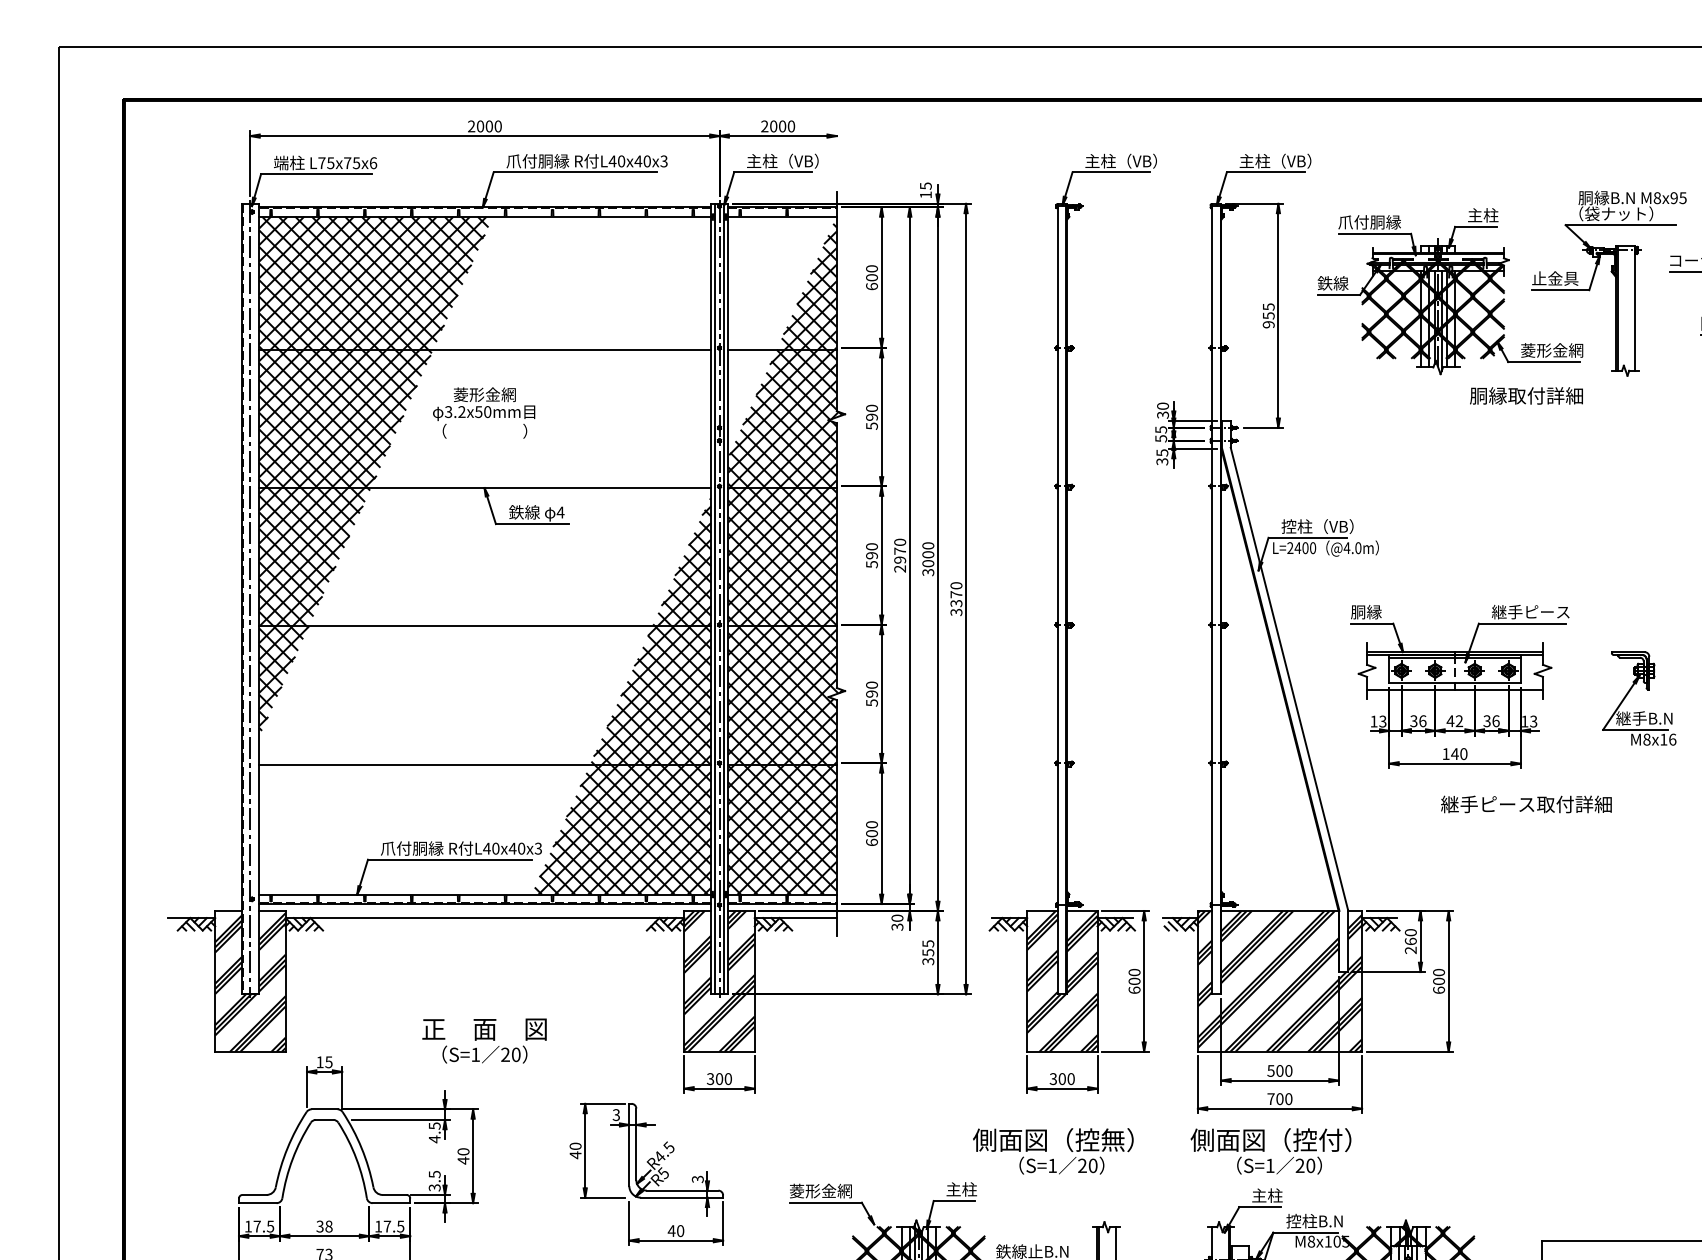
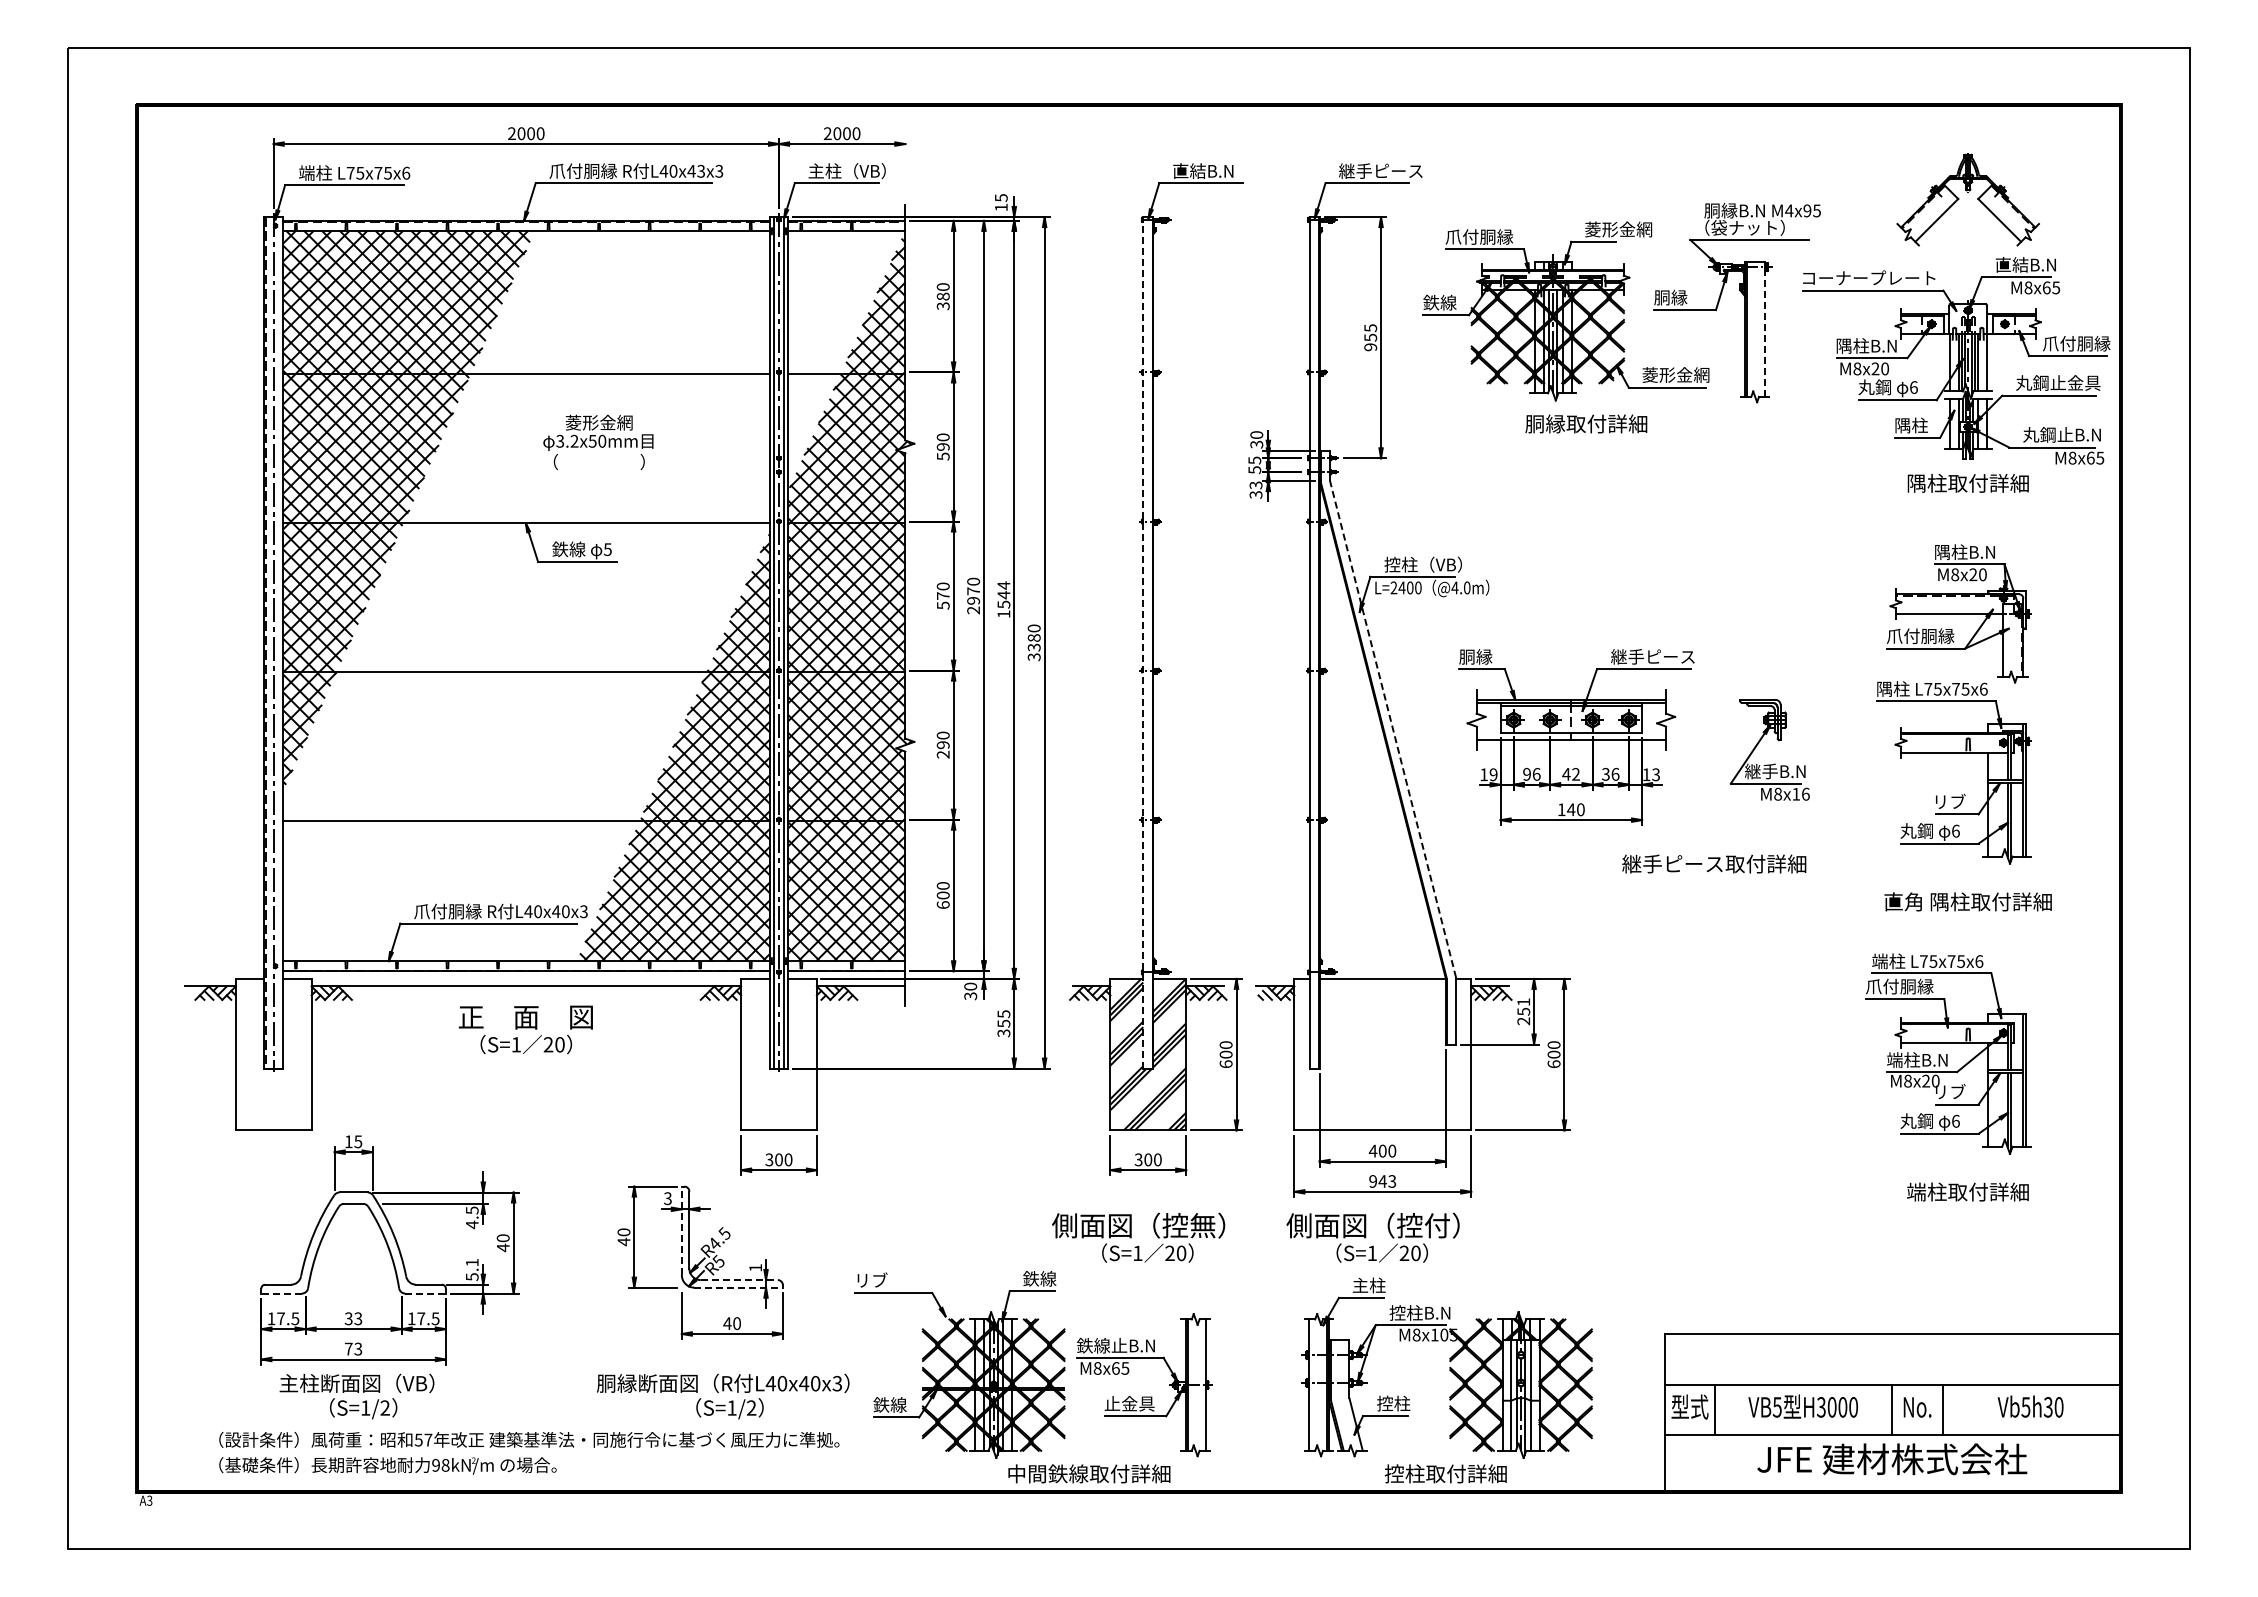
text: (647, 161) -> (701, 171), L40x40x3 -> L40x43x3
text: (1120, 161) -> (1211, 171), 主柱（VB） -> 直結B.N
text: (1277, 161) -> (1380, 171), 主柱（VB） -> 継手ピース
text: (1657, 197) -> (1789, 210), M8x95 -> M4x95
text: (1498, 215) -> (1618, 229), 主柱 -> 菱形金網
text: (1555, 278) -> (1679, 297), 止金具 -> 胴縁
text: (871, 282) -> (942, 301), 600 -> 380
line: (1635, 307) -> (1765, 328), solid -> dashed
text: (1526, 395) -> (1586, 423), moved
text: (484, 412) -> (598, 441), moved
text: (1161, 452) -> (1255, 484), 35 -> 33
text: (560, 512) -> (607, 549), 4 -> 5
text: (871, 555) -> (942, 595), 590 -> 570
text: (927, 558) -> (1003, 599), 3000 -> 1544
text: (955, 594) -> (1033, 637), 3370 -> 3380
line: (1057, 598) -> (1143, 642), solid -> dashed
line: (1289, 678) -> (1392, 728), solid -> dashed
text: (871, 702) -> (942, 754), 590 -> 290
text: (1382, 721) -> (1493, 774), 13 -> 19
text: (1413, 721) -> (1526, 774), 36 -> 96
text: (1526, 803) -> (1714, 863), moved
text: (1410, 936) -> (1523, 1006), 260 -> 251
hatch: (250, 981) -> (273, 1054), removed
hatch: (719, 981) -> (778, 1054), removed
hatch: (1279, 981) -> (1382, 1054), removed
text: (484, 1040) -> (525, 1029), moved
text: (1270, 1070) -> (1372, 1150), 500 -> 400
text: (1279, 1099) -> (1382, 1181), 700 -> 943
line: (628, 1144) -> (681, 1230), solid -> dashed
text: (697, 1178) -> (755, 1267), 3 -> 1
text: (434, 1180) -> (471, 1269), 3.5 -> 5.1
text: (961, 1189) -> (1039, 1278), 主柱 -> 鉄線
line: (682, 1191) -> (739, 1280), solid -> dashed
text: (820, 1191) -> (887, 1280), 菱形金網 -> リブ
line: (682, 1197) -> (739, 1287), solid -> dashed
line: (257, 1203) -> (281, 1293), solid -> dashed
line: (392, 1203) -> (426, 1293), solid -> dashed
text: (329, 1226) -> (358, 1318), 38 -> 33

